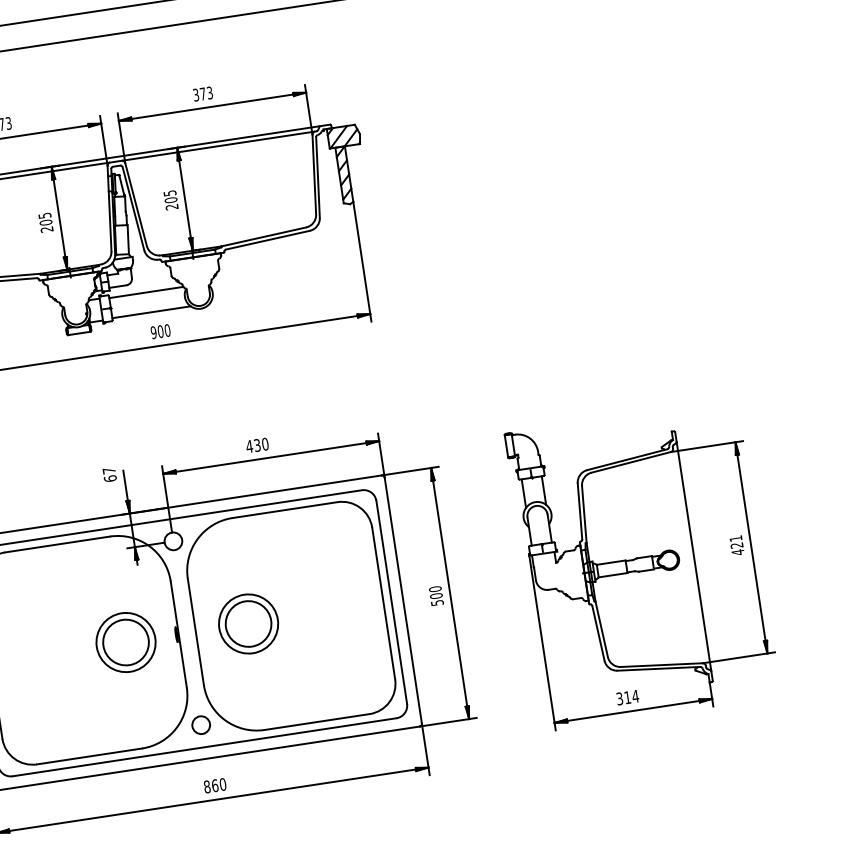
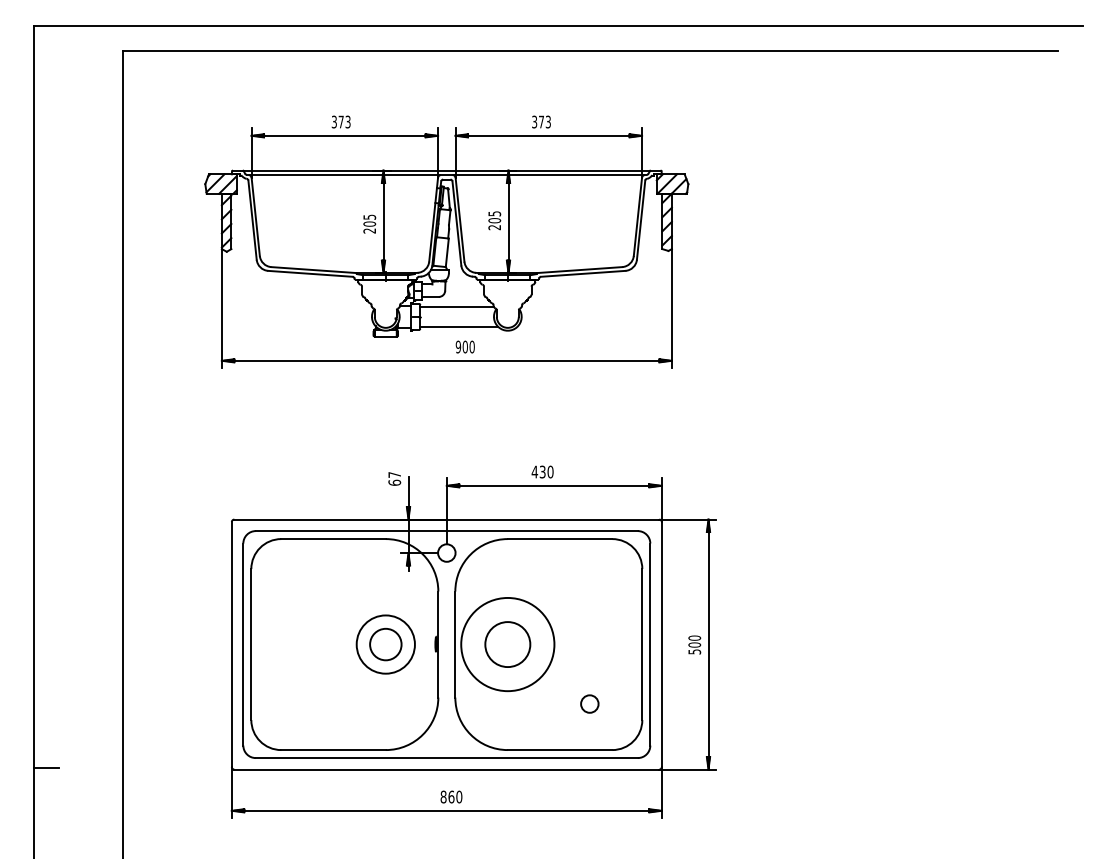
part: (643, 564) -> (900, 644), removed
circle: (248, 623) -> (507, 644), size x1.6
circle: (125, 642) -> (385, 644), size x0.7
circle: (200, 724) -> (589, 703), moved

